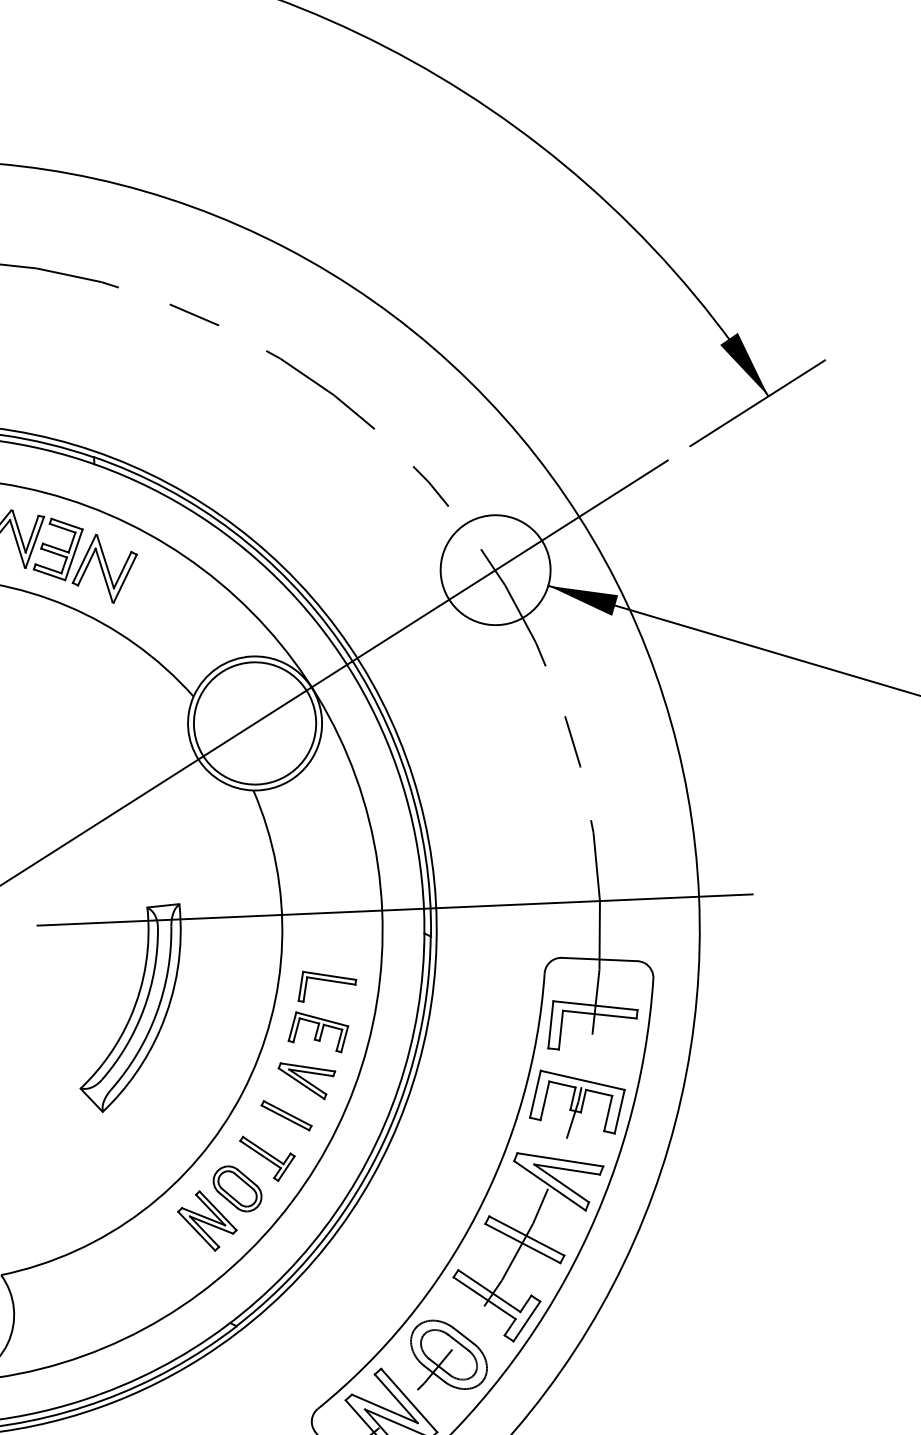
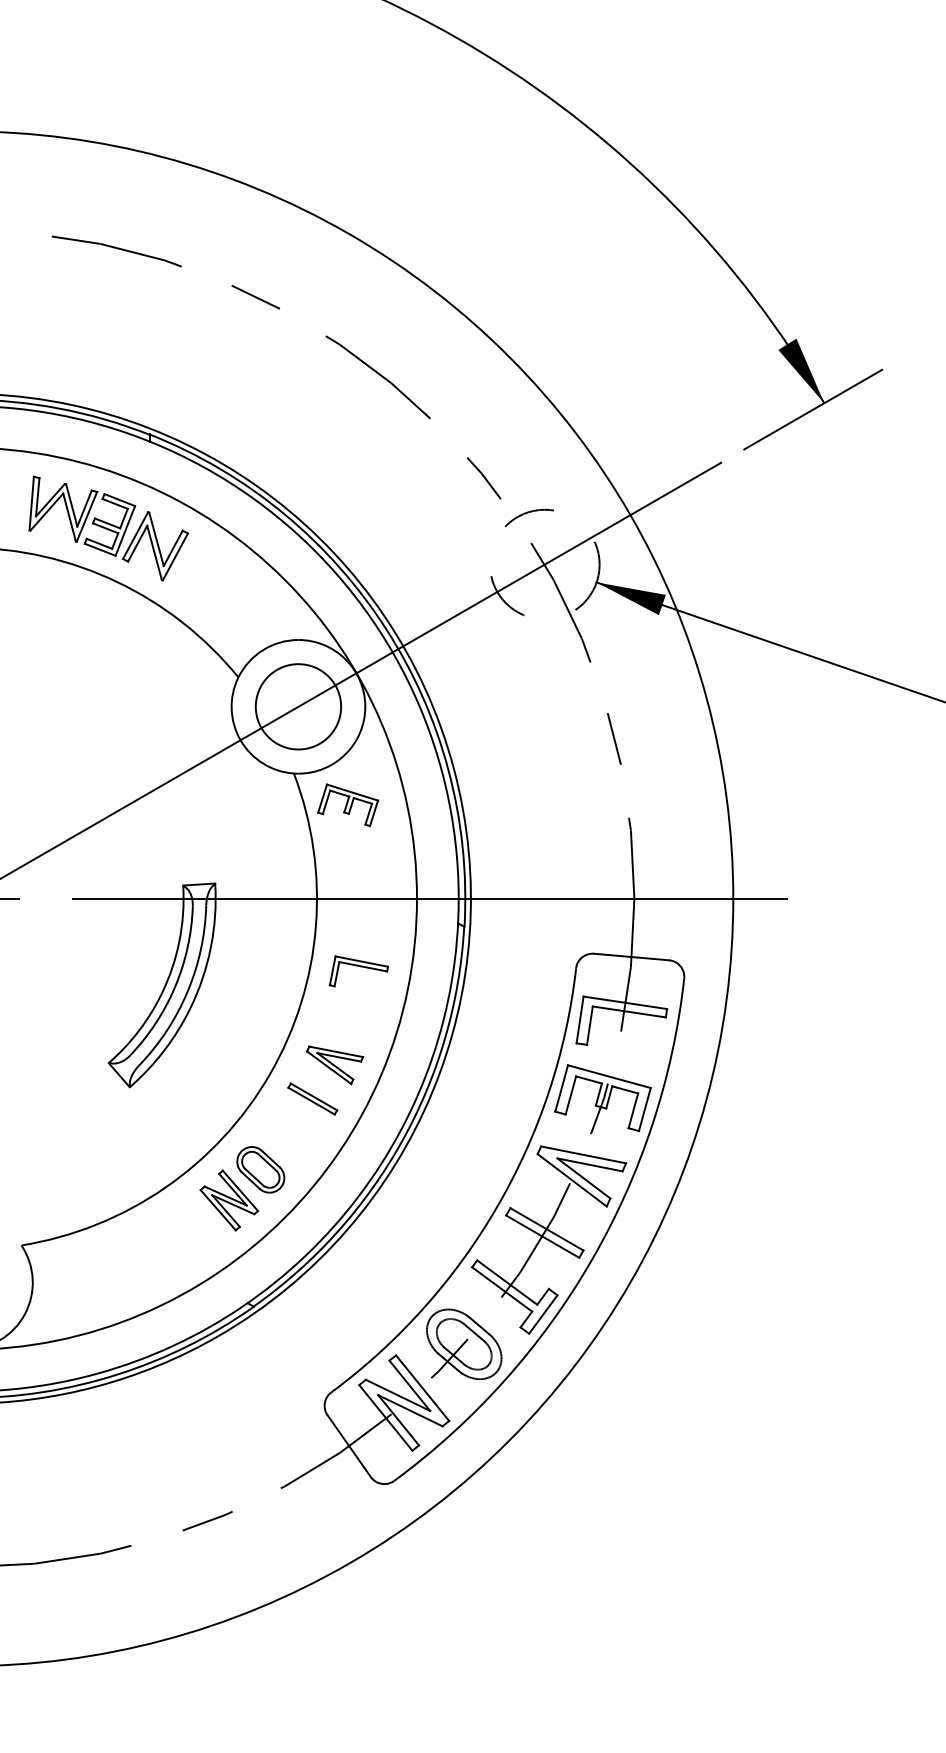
circle: (495, 570) -> (544, 564), solid -> dashed
circle: (255, 723) -> (298, 706), size x0.7
part: (318, 1032) -> (348, 805), moved
part: (268, 1158) -> (292, 1140), removed

